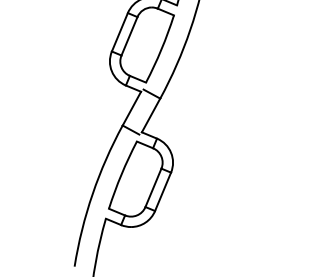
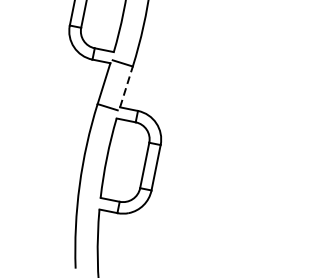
line: (151, 115) -> (126, 86), solid -> dashed

